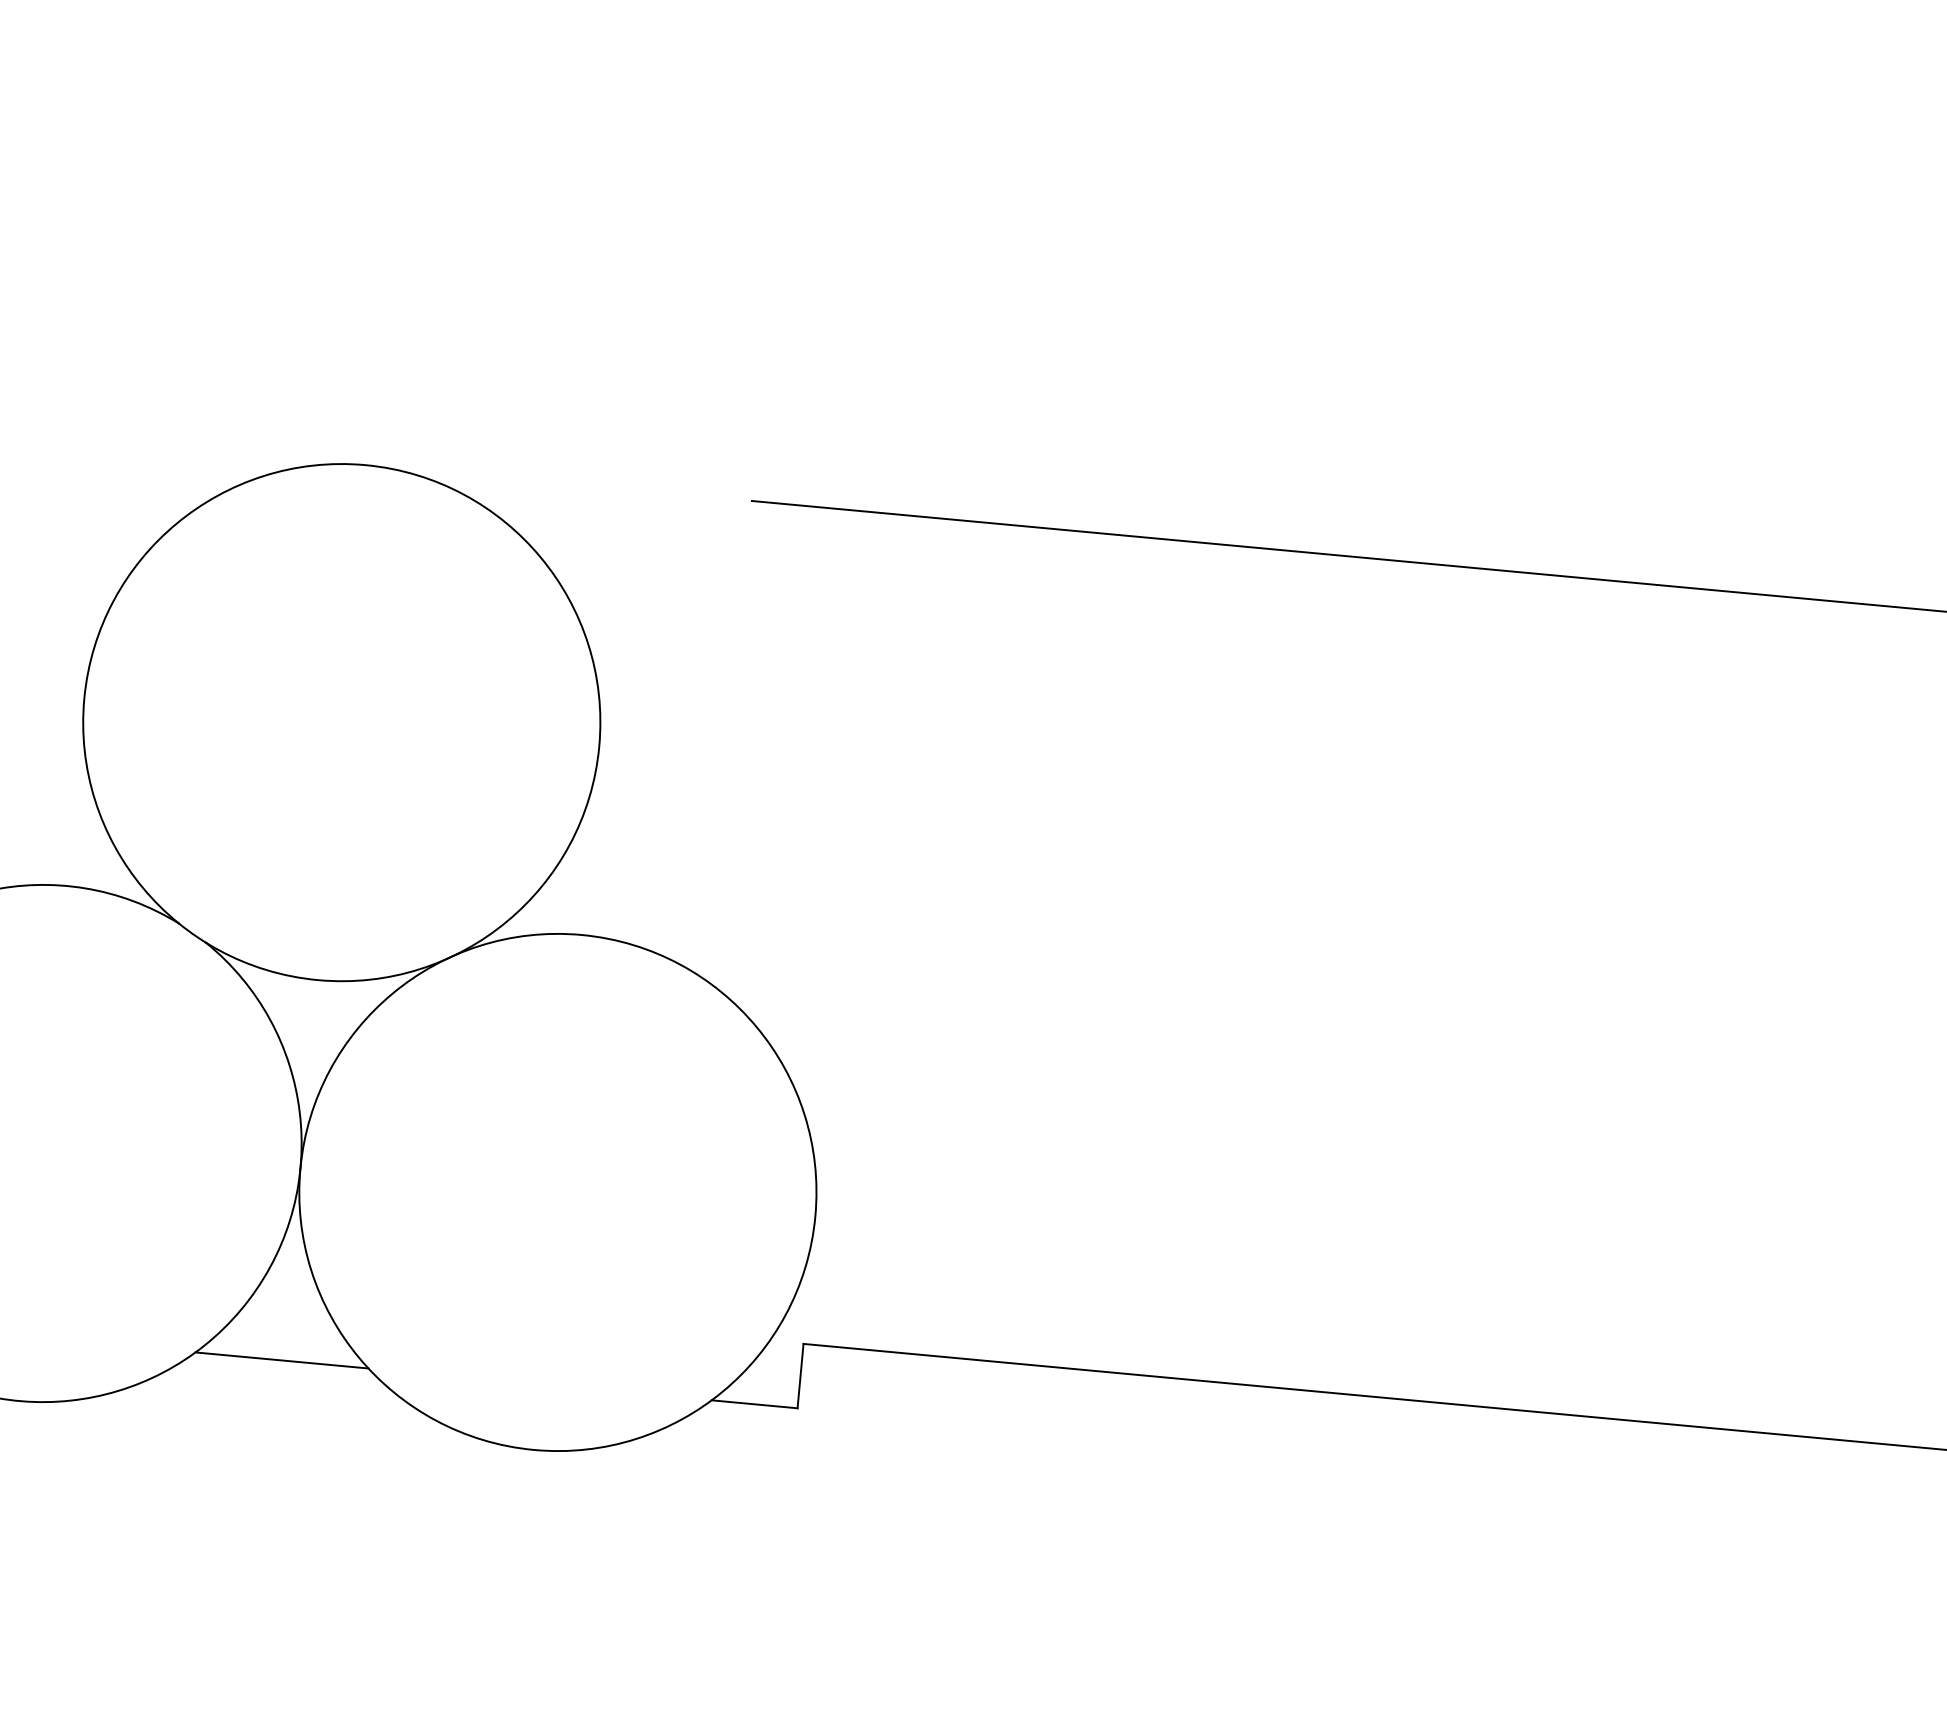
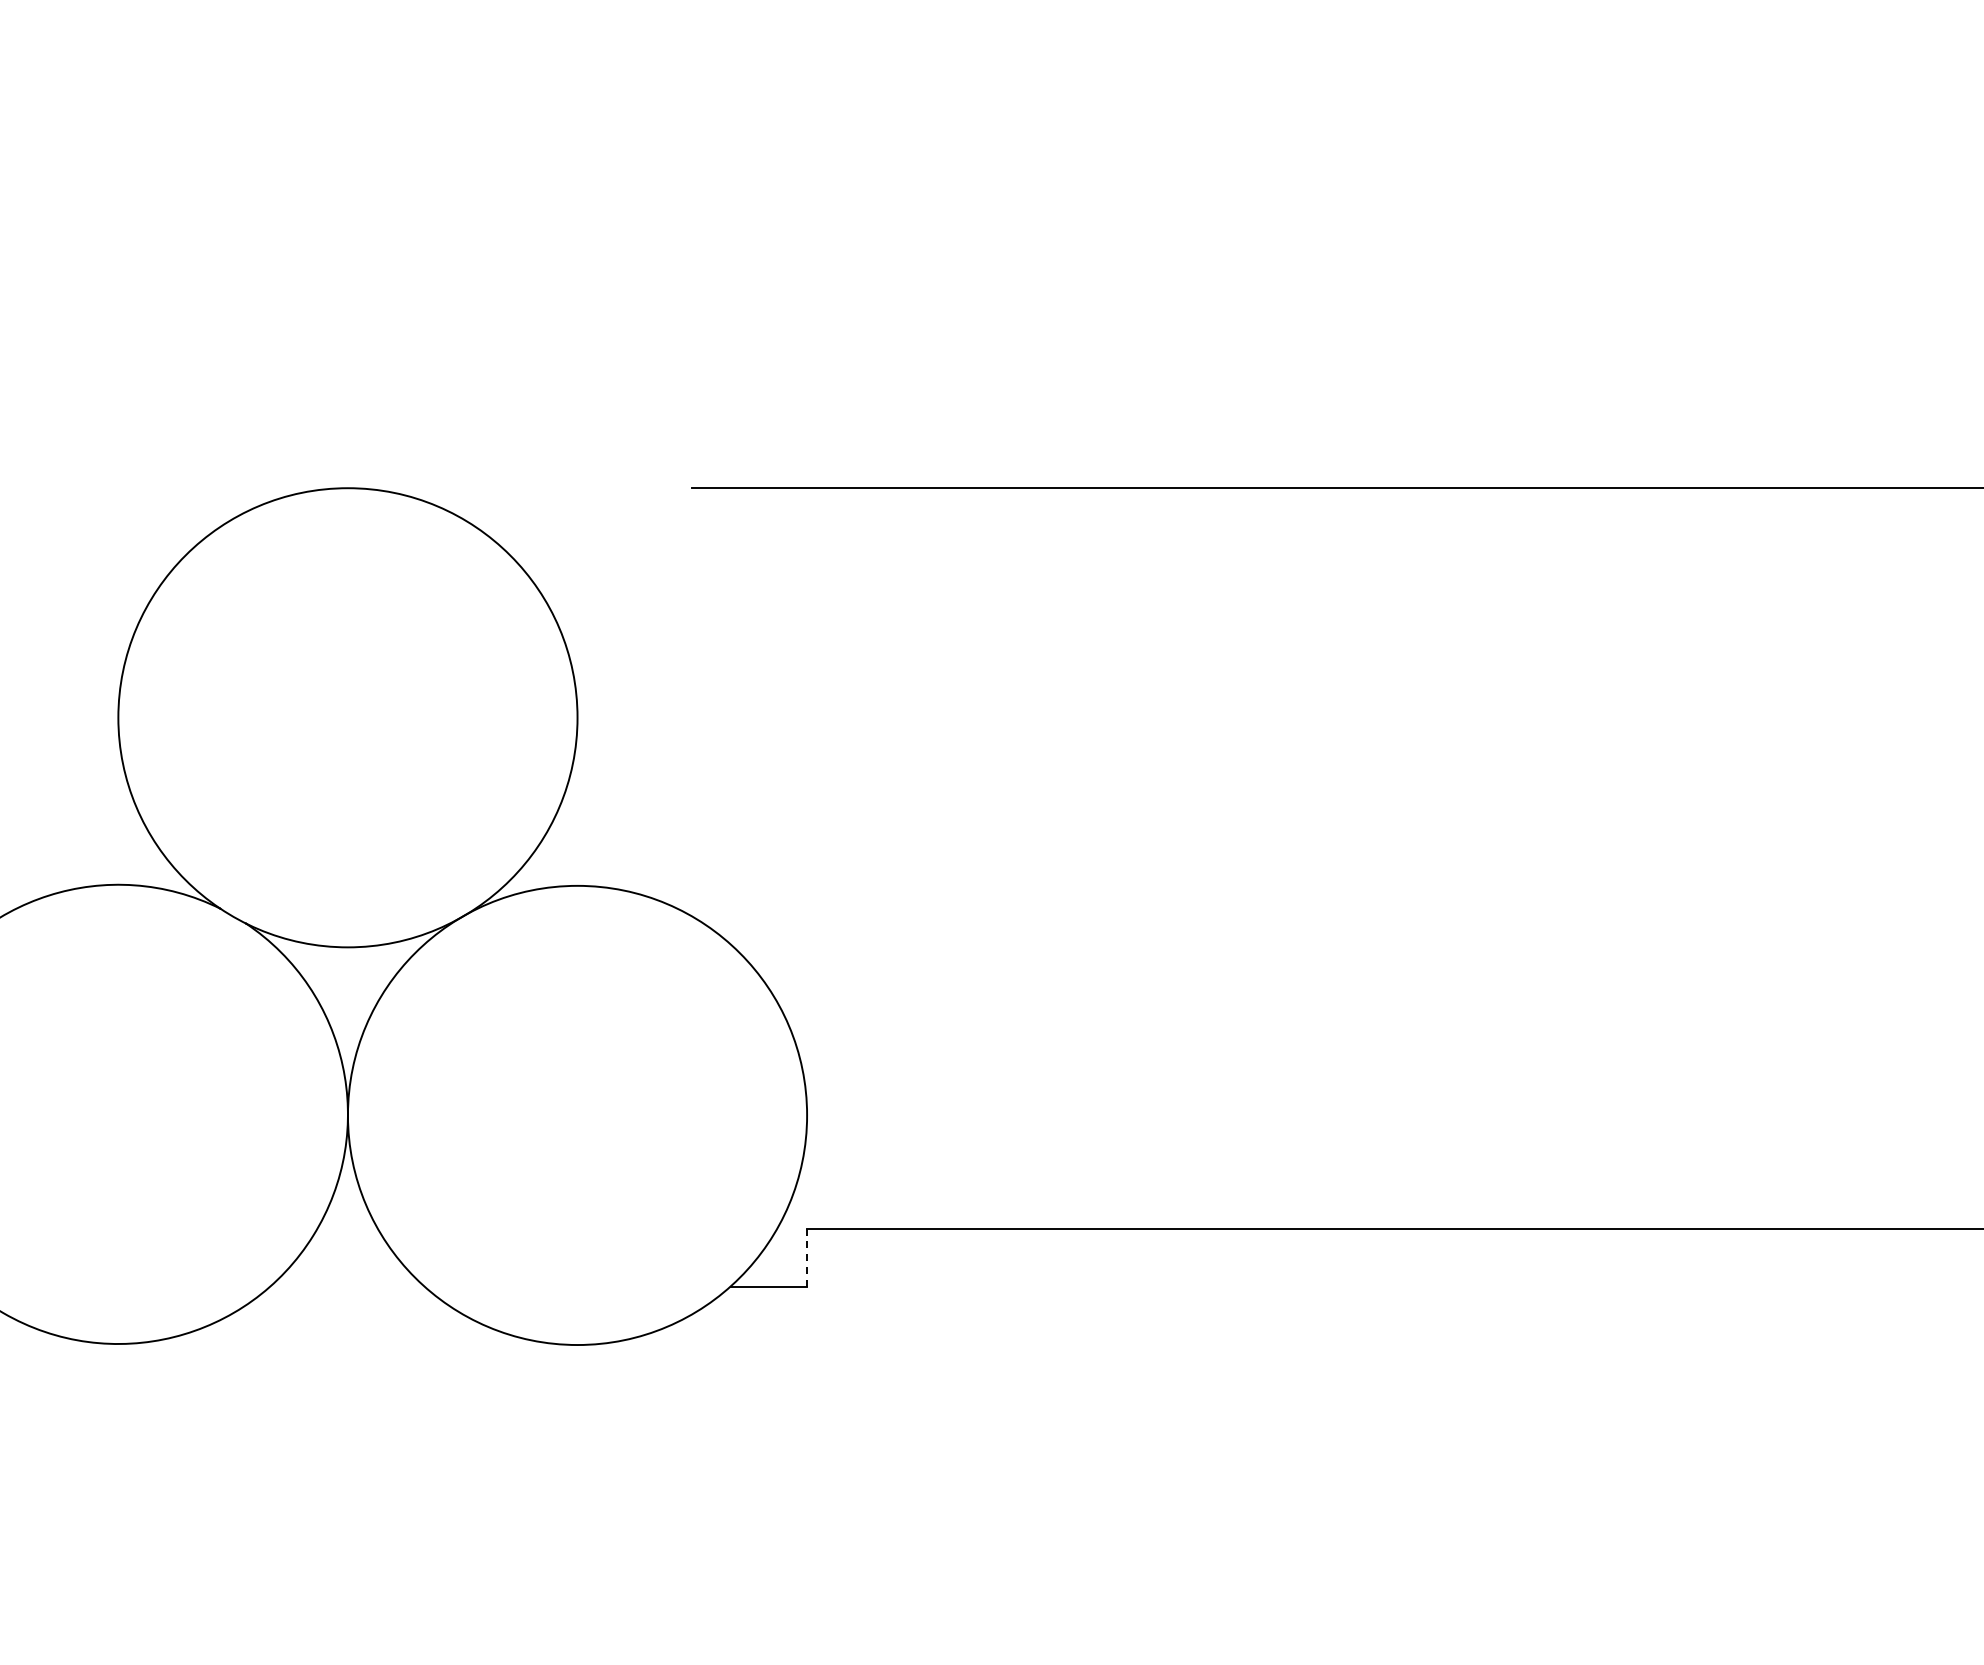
line: (282, 1360) -> (347, 1286), removed
line: (801, 1375) -> (807, 1257), solid -> dashed

